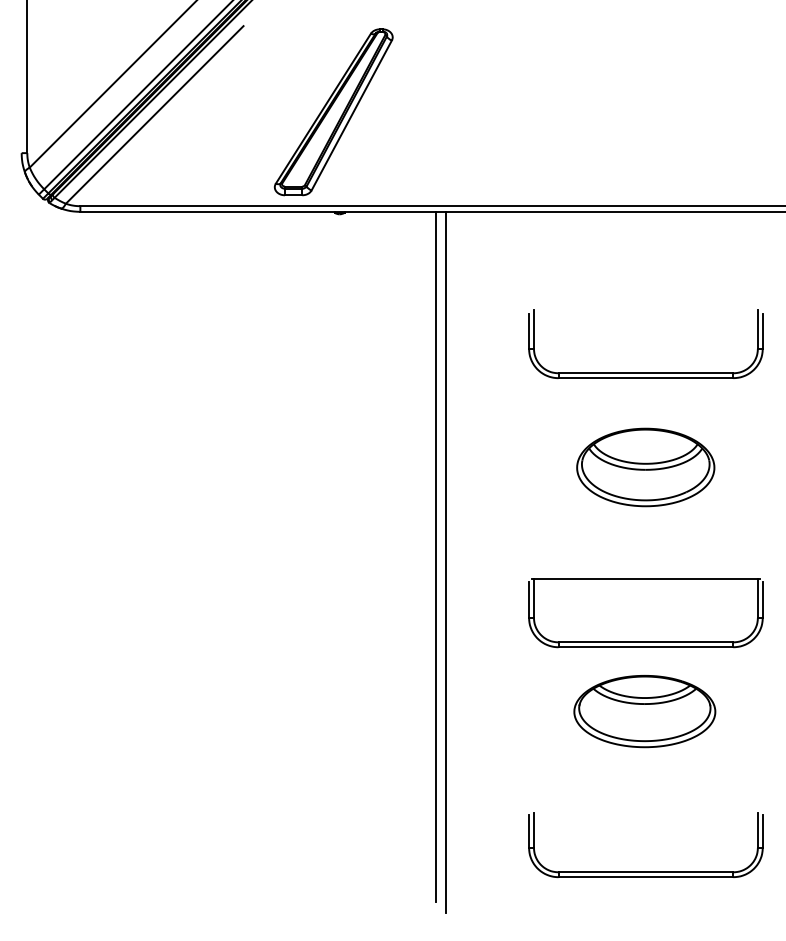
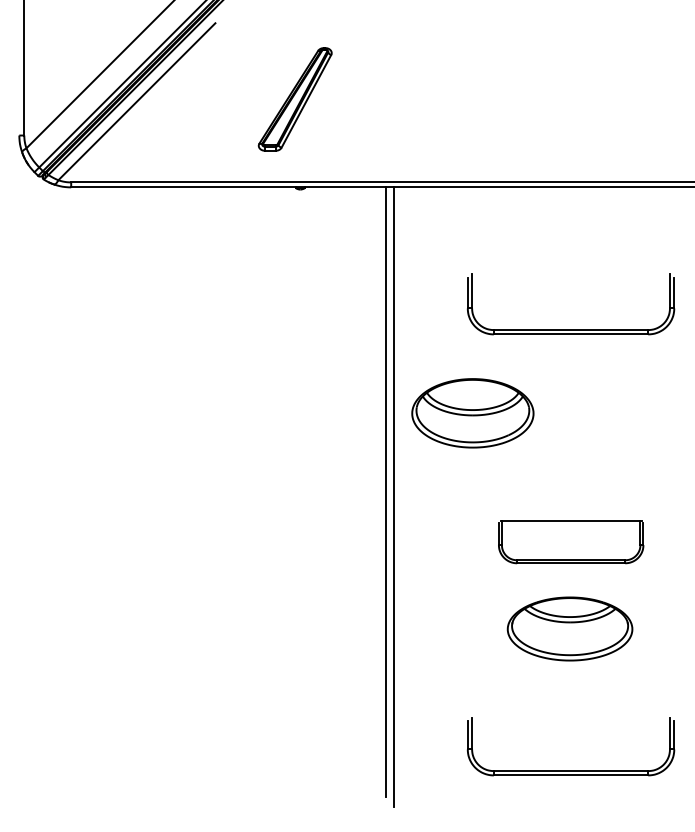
part: (334, 112) -> (295, 99), size x0.7
part: (645, 467) -> (472, 413), moved
part: (646, 613) -> (571, 542), size x0.7

